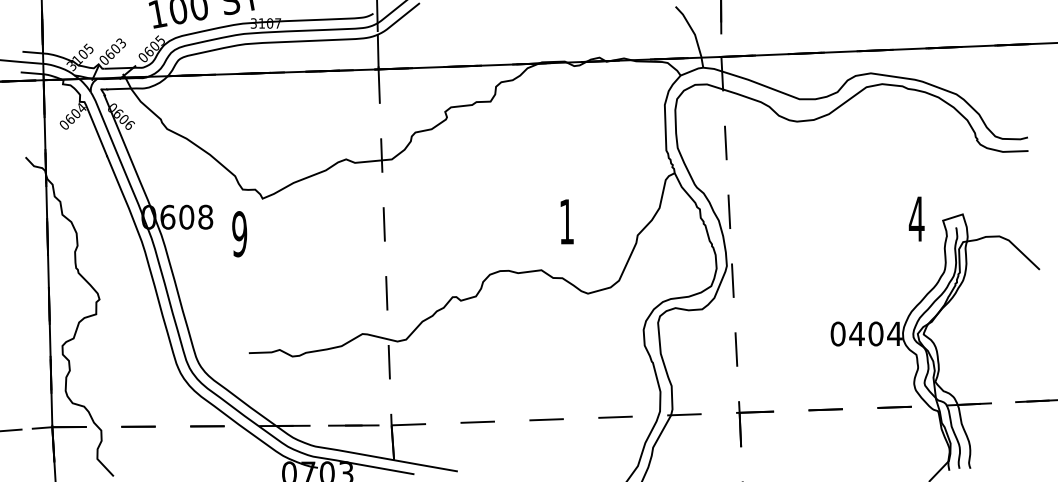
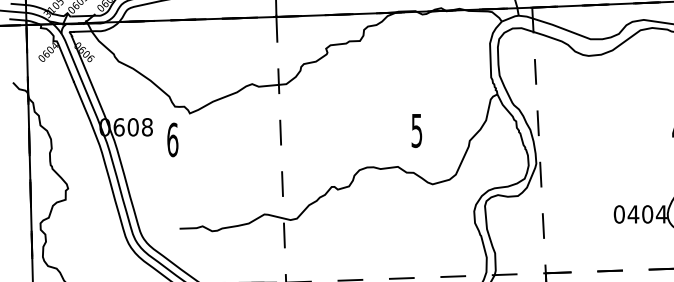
text: (566, 222) -> (416, 131), 1 -> 5
text: (239, 234) -> (172, 140), 9 -> 6

